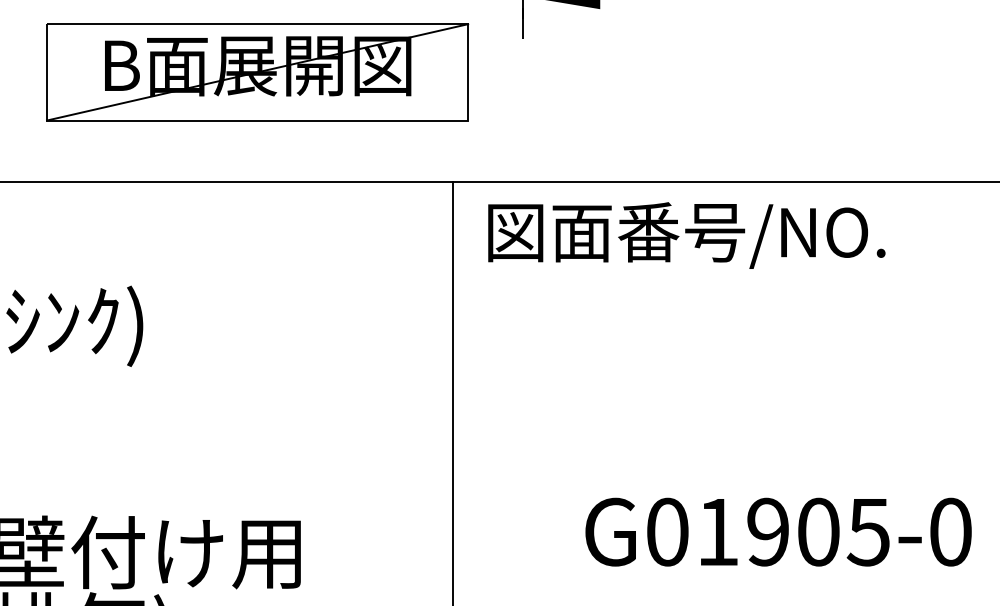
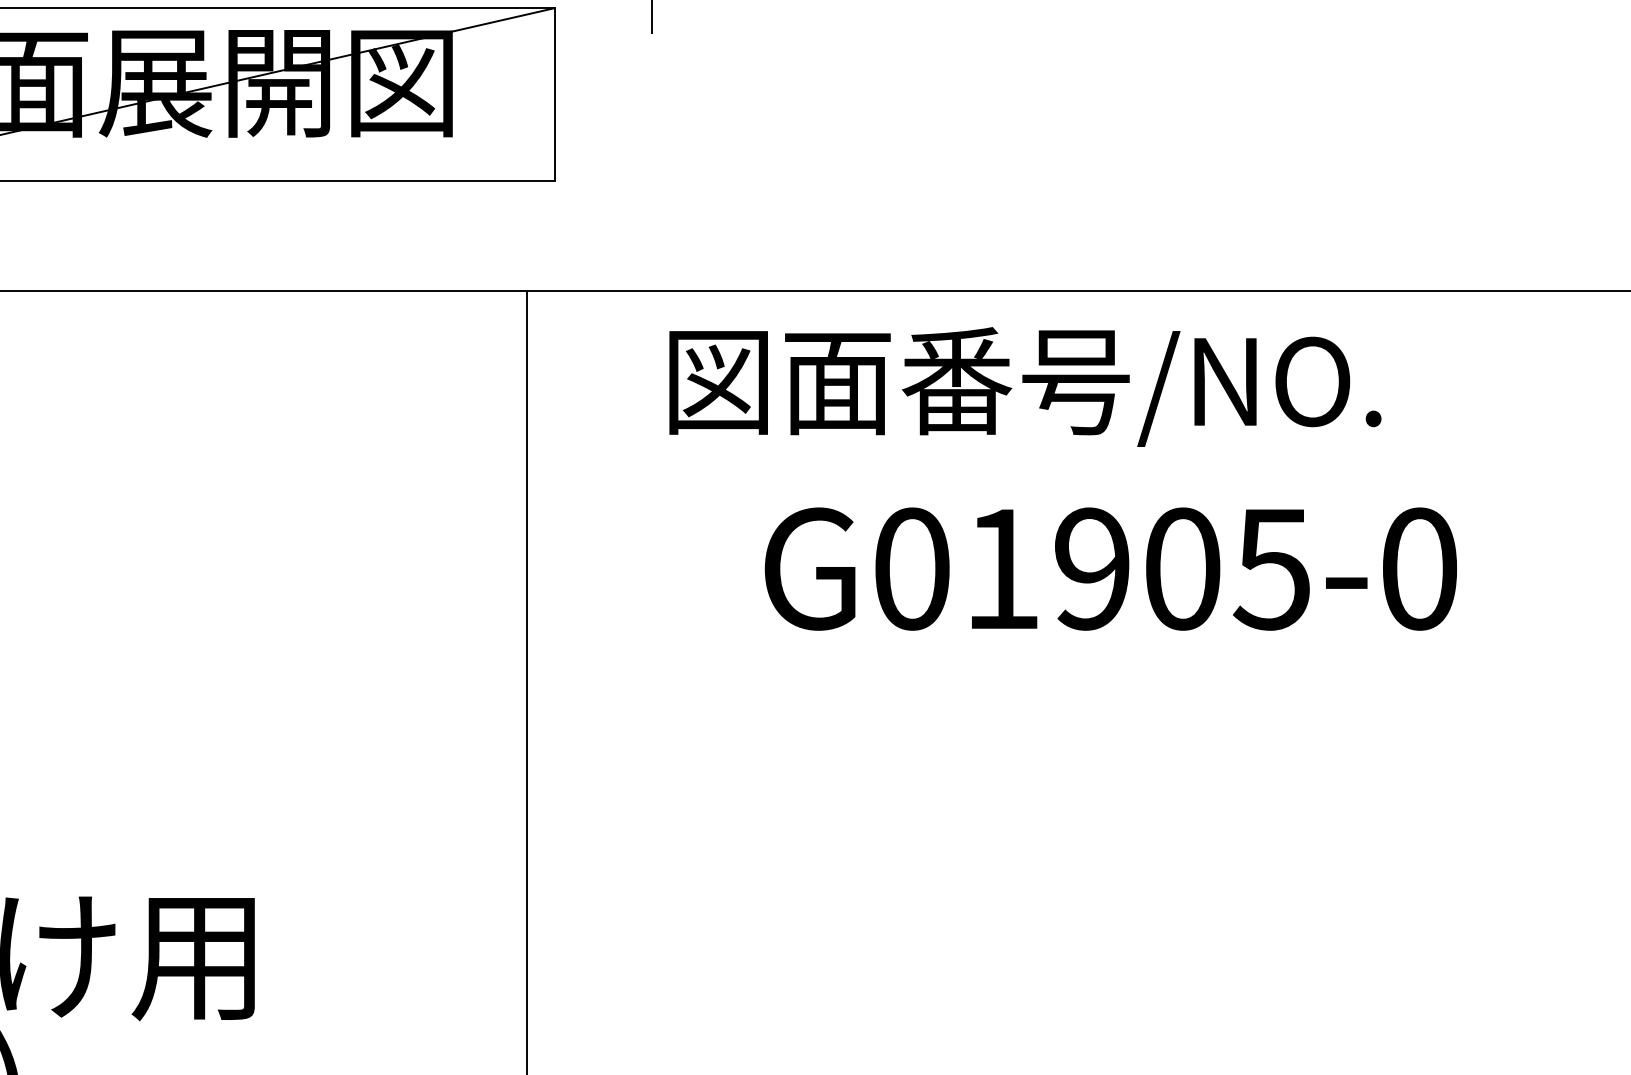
text: (686, 235) -> (1024, 386), moved
text: (778, 531) -> (1110, 567), moved

